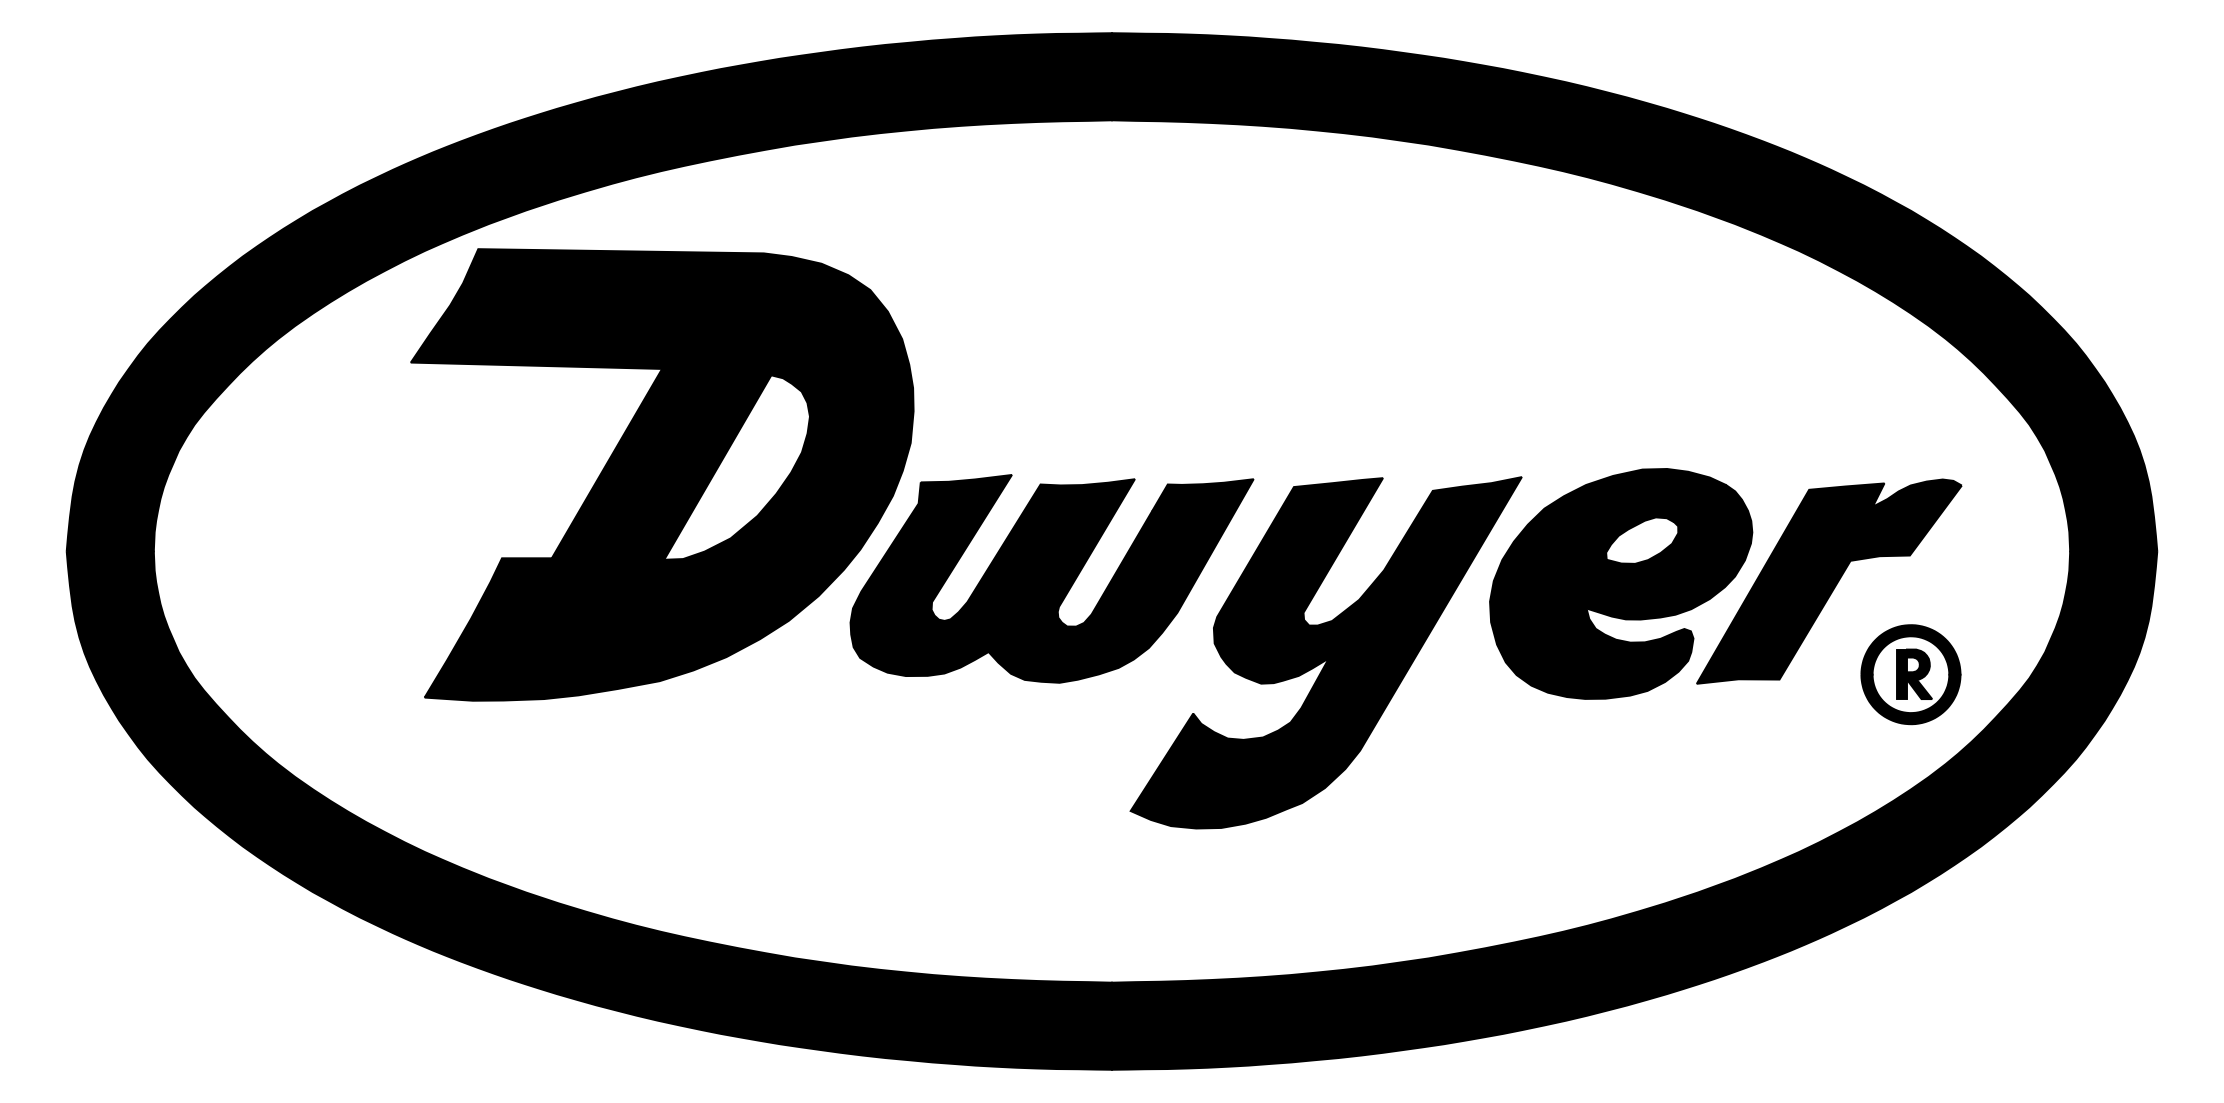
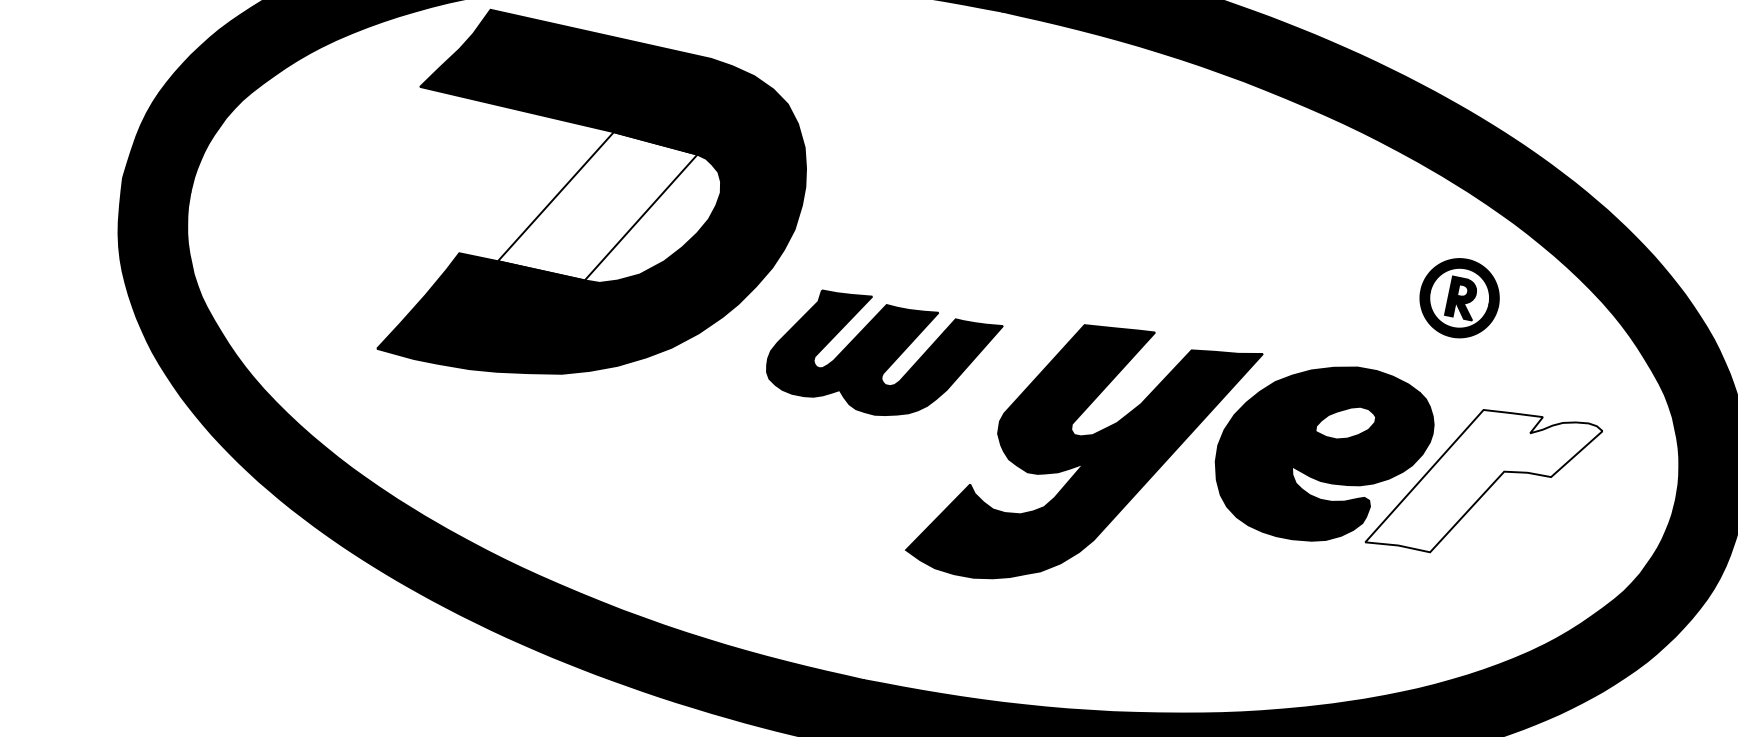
fill: (661, 463) -> (598, 205), removed
part: (1051, 578) -> (882, 357), size x0.7
fill: (1828, 581) -> (1483, 484), removed
part: (1910, 674) -> (1459, 298), moved

